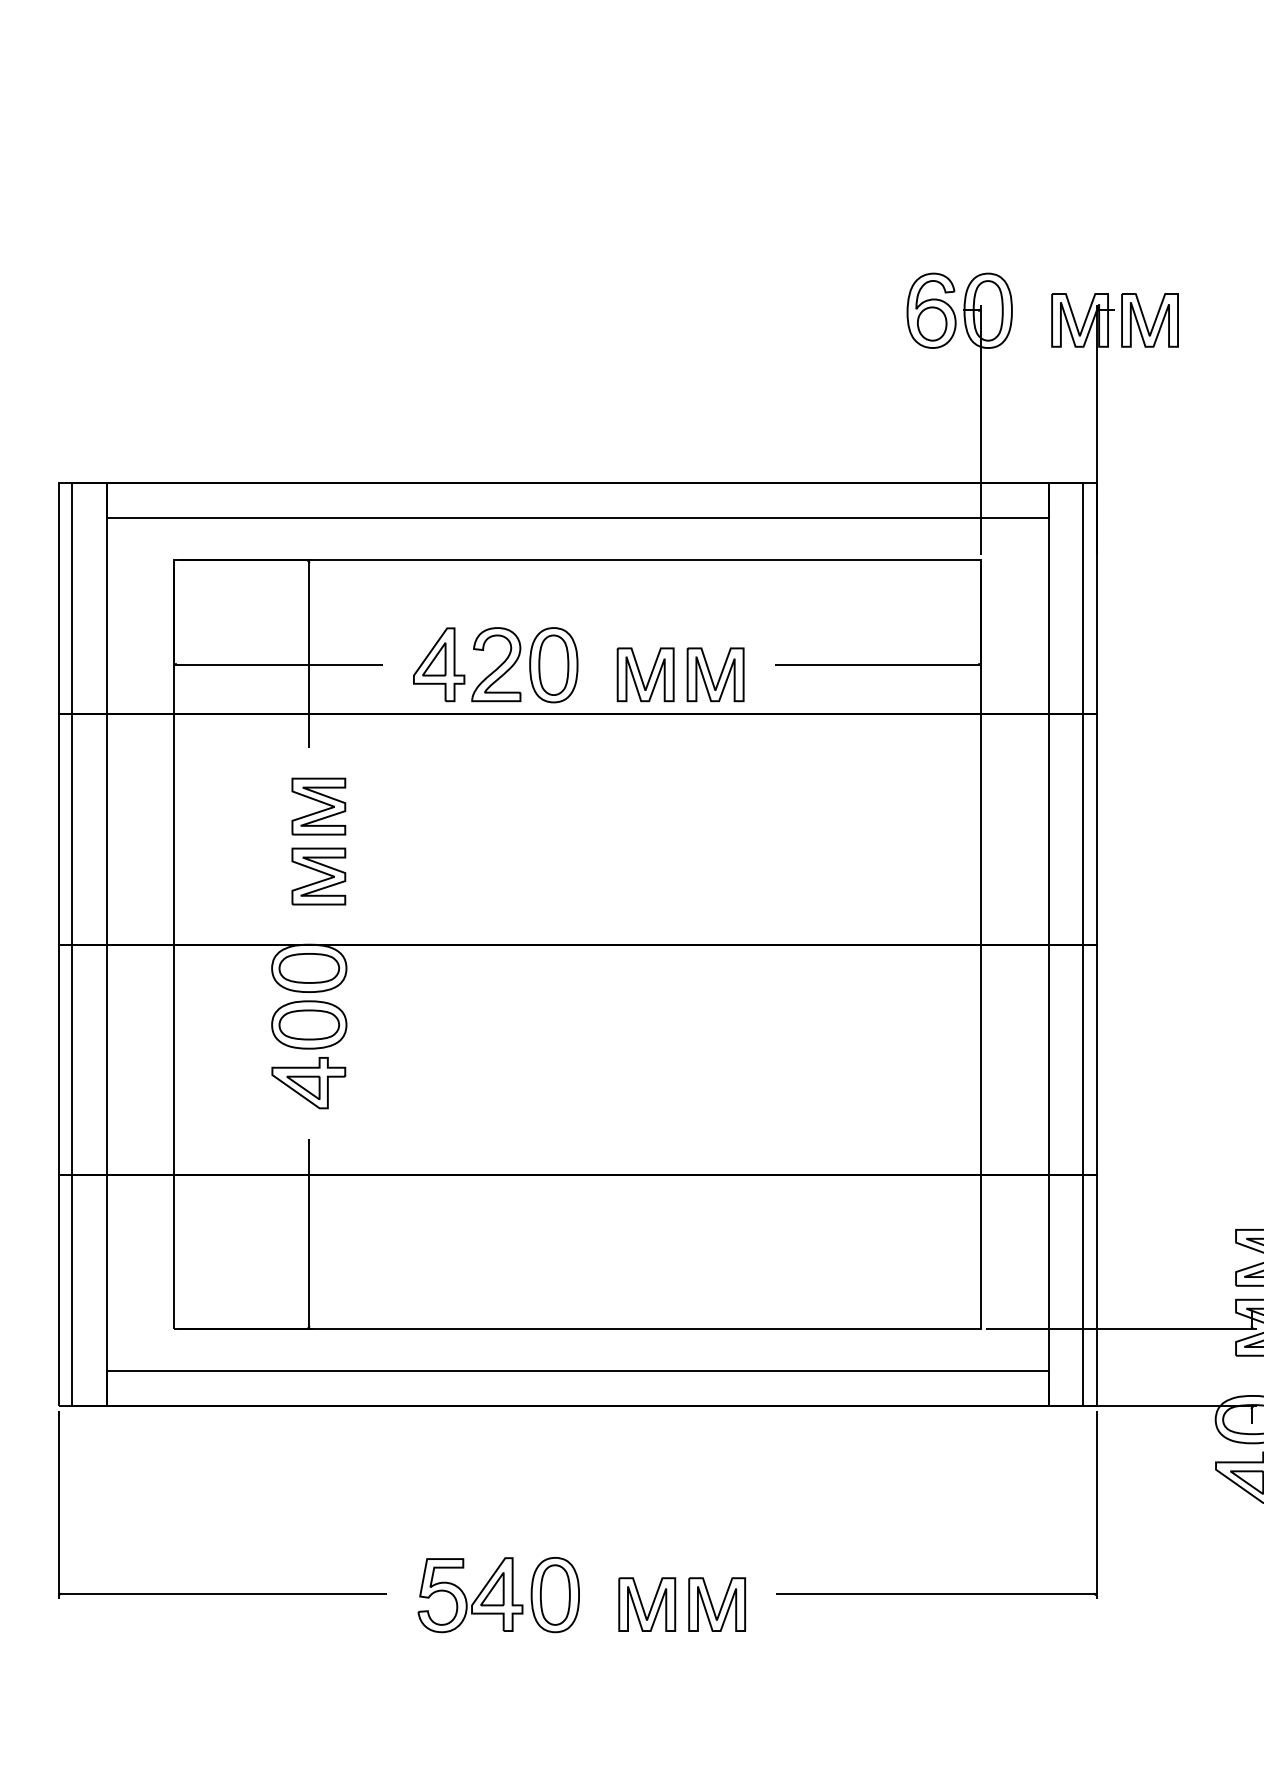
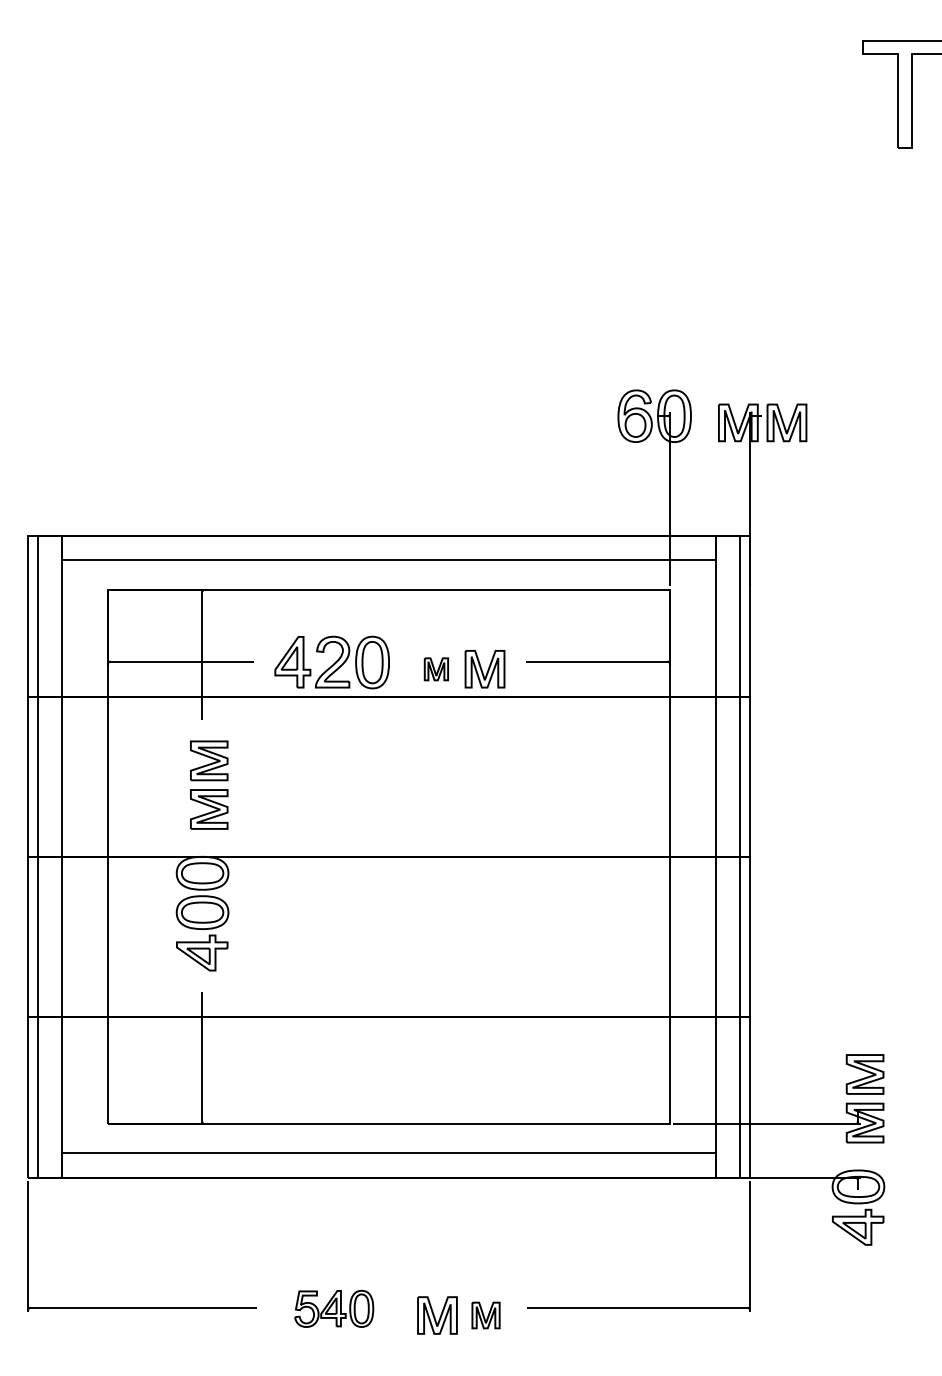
part: (645, 675) -> (436, 669), size x0.6
part: (497, 1594) -> (333, 1308), size x0.7
part: (716, 1604) -> (485, 1315), size x0.7

